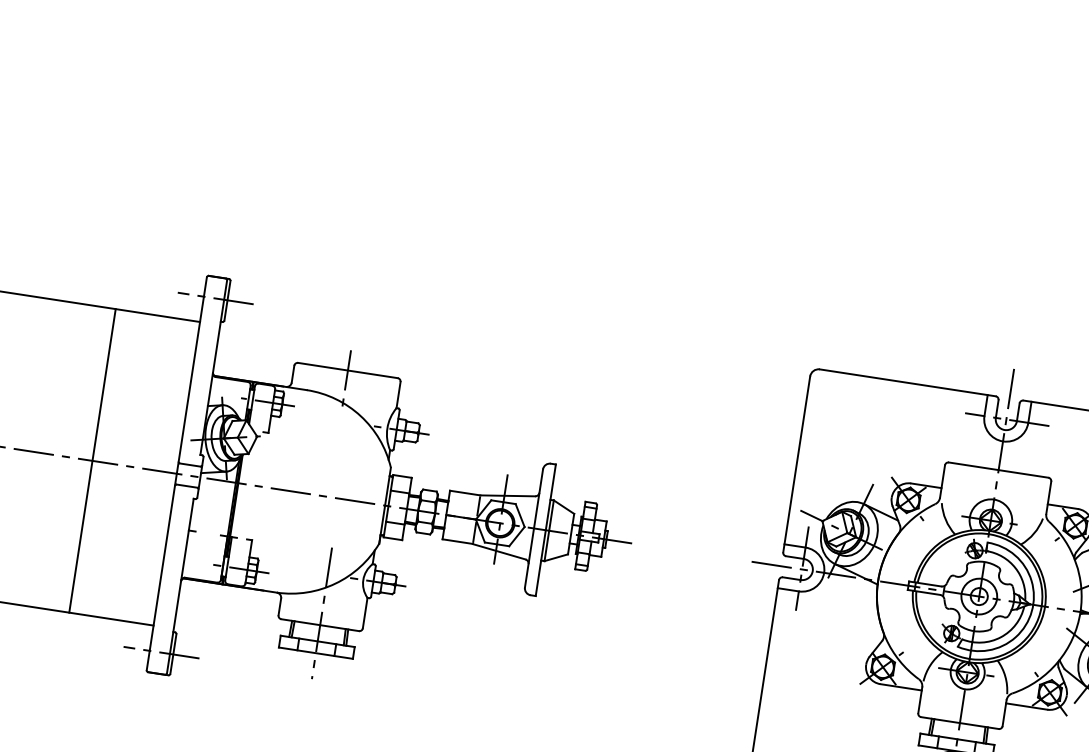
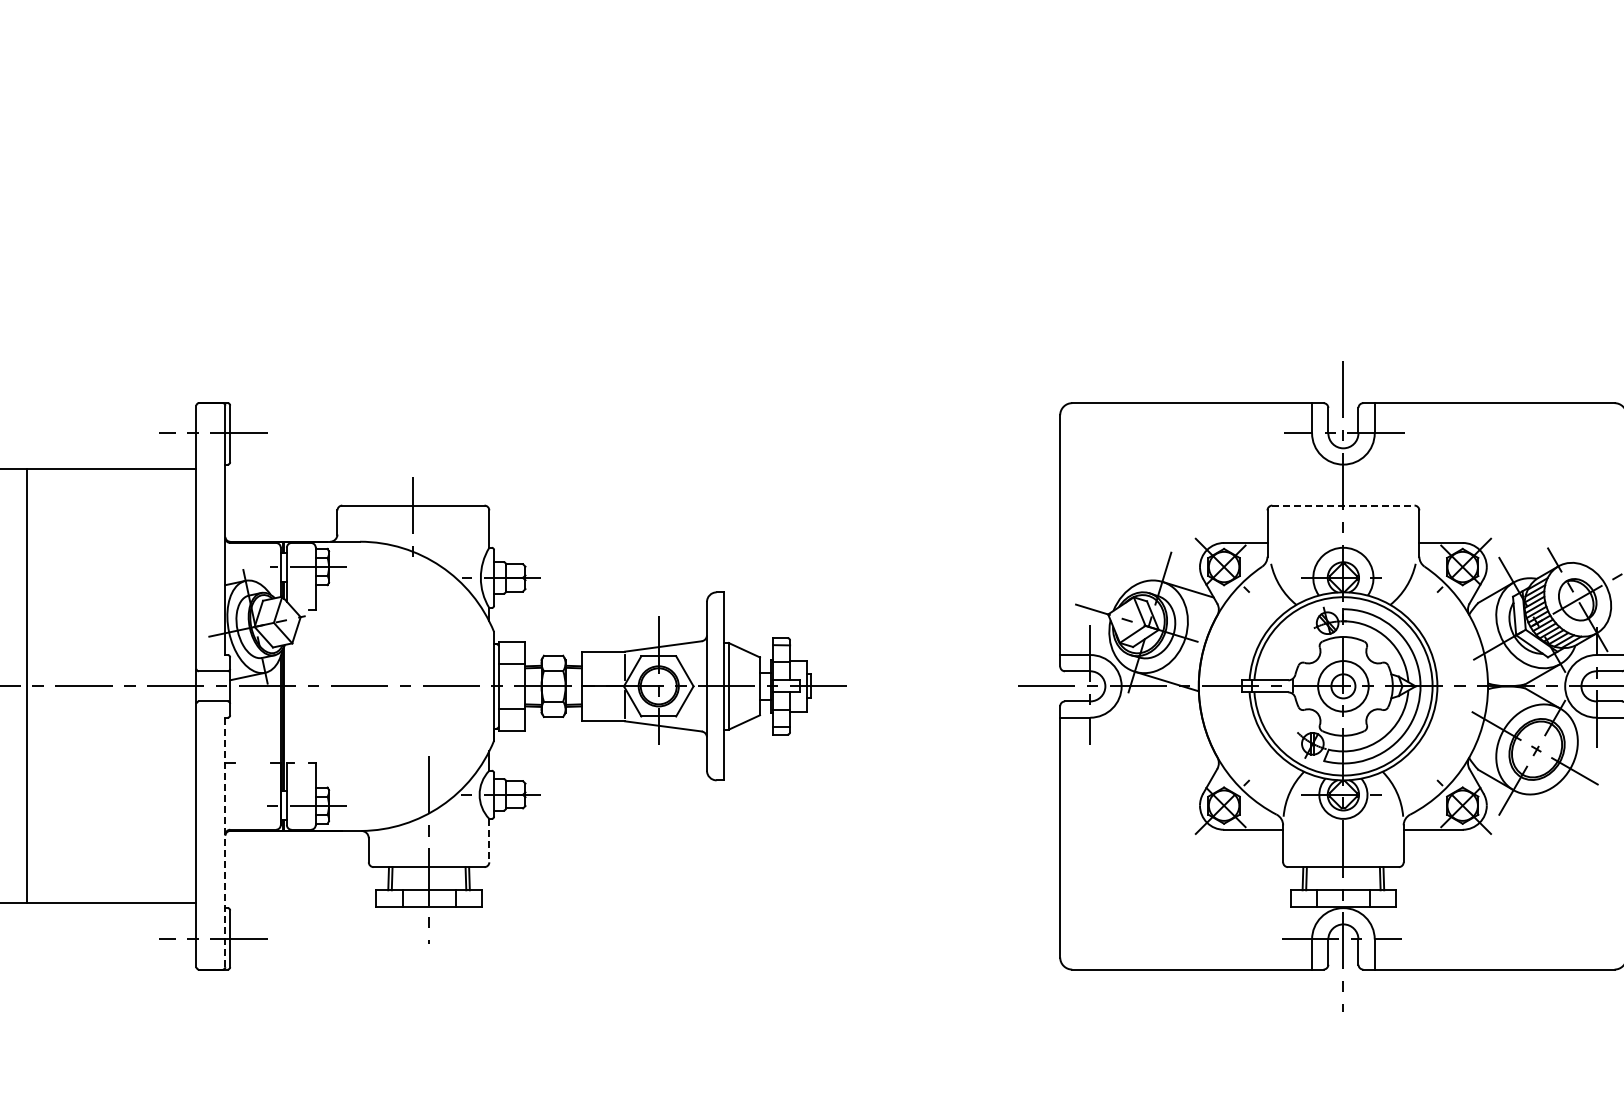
line: (92, 460) -> (26, 686), moved
line: (998, 470) -> (1343, 505), solid -> dashed
line: (180, 586) -> (225, 842), solid -> dashed
line: (365, 613) -> (489, 840), solid -> dashed

